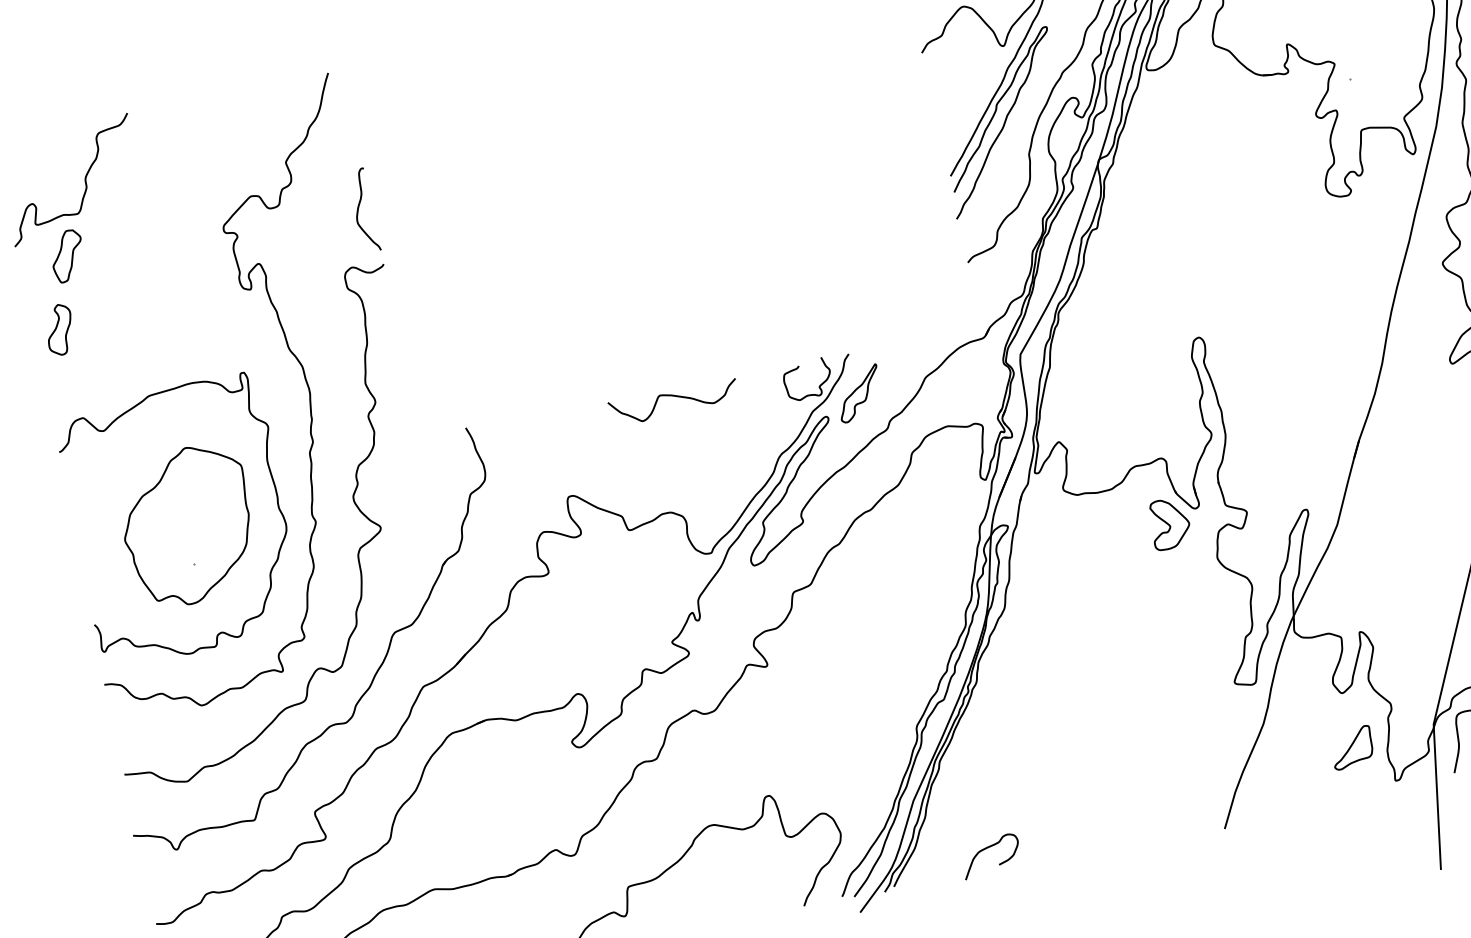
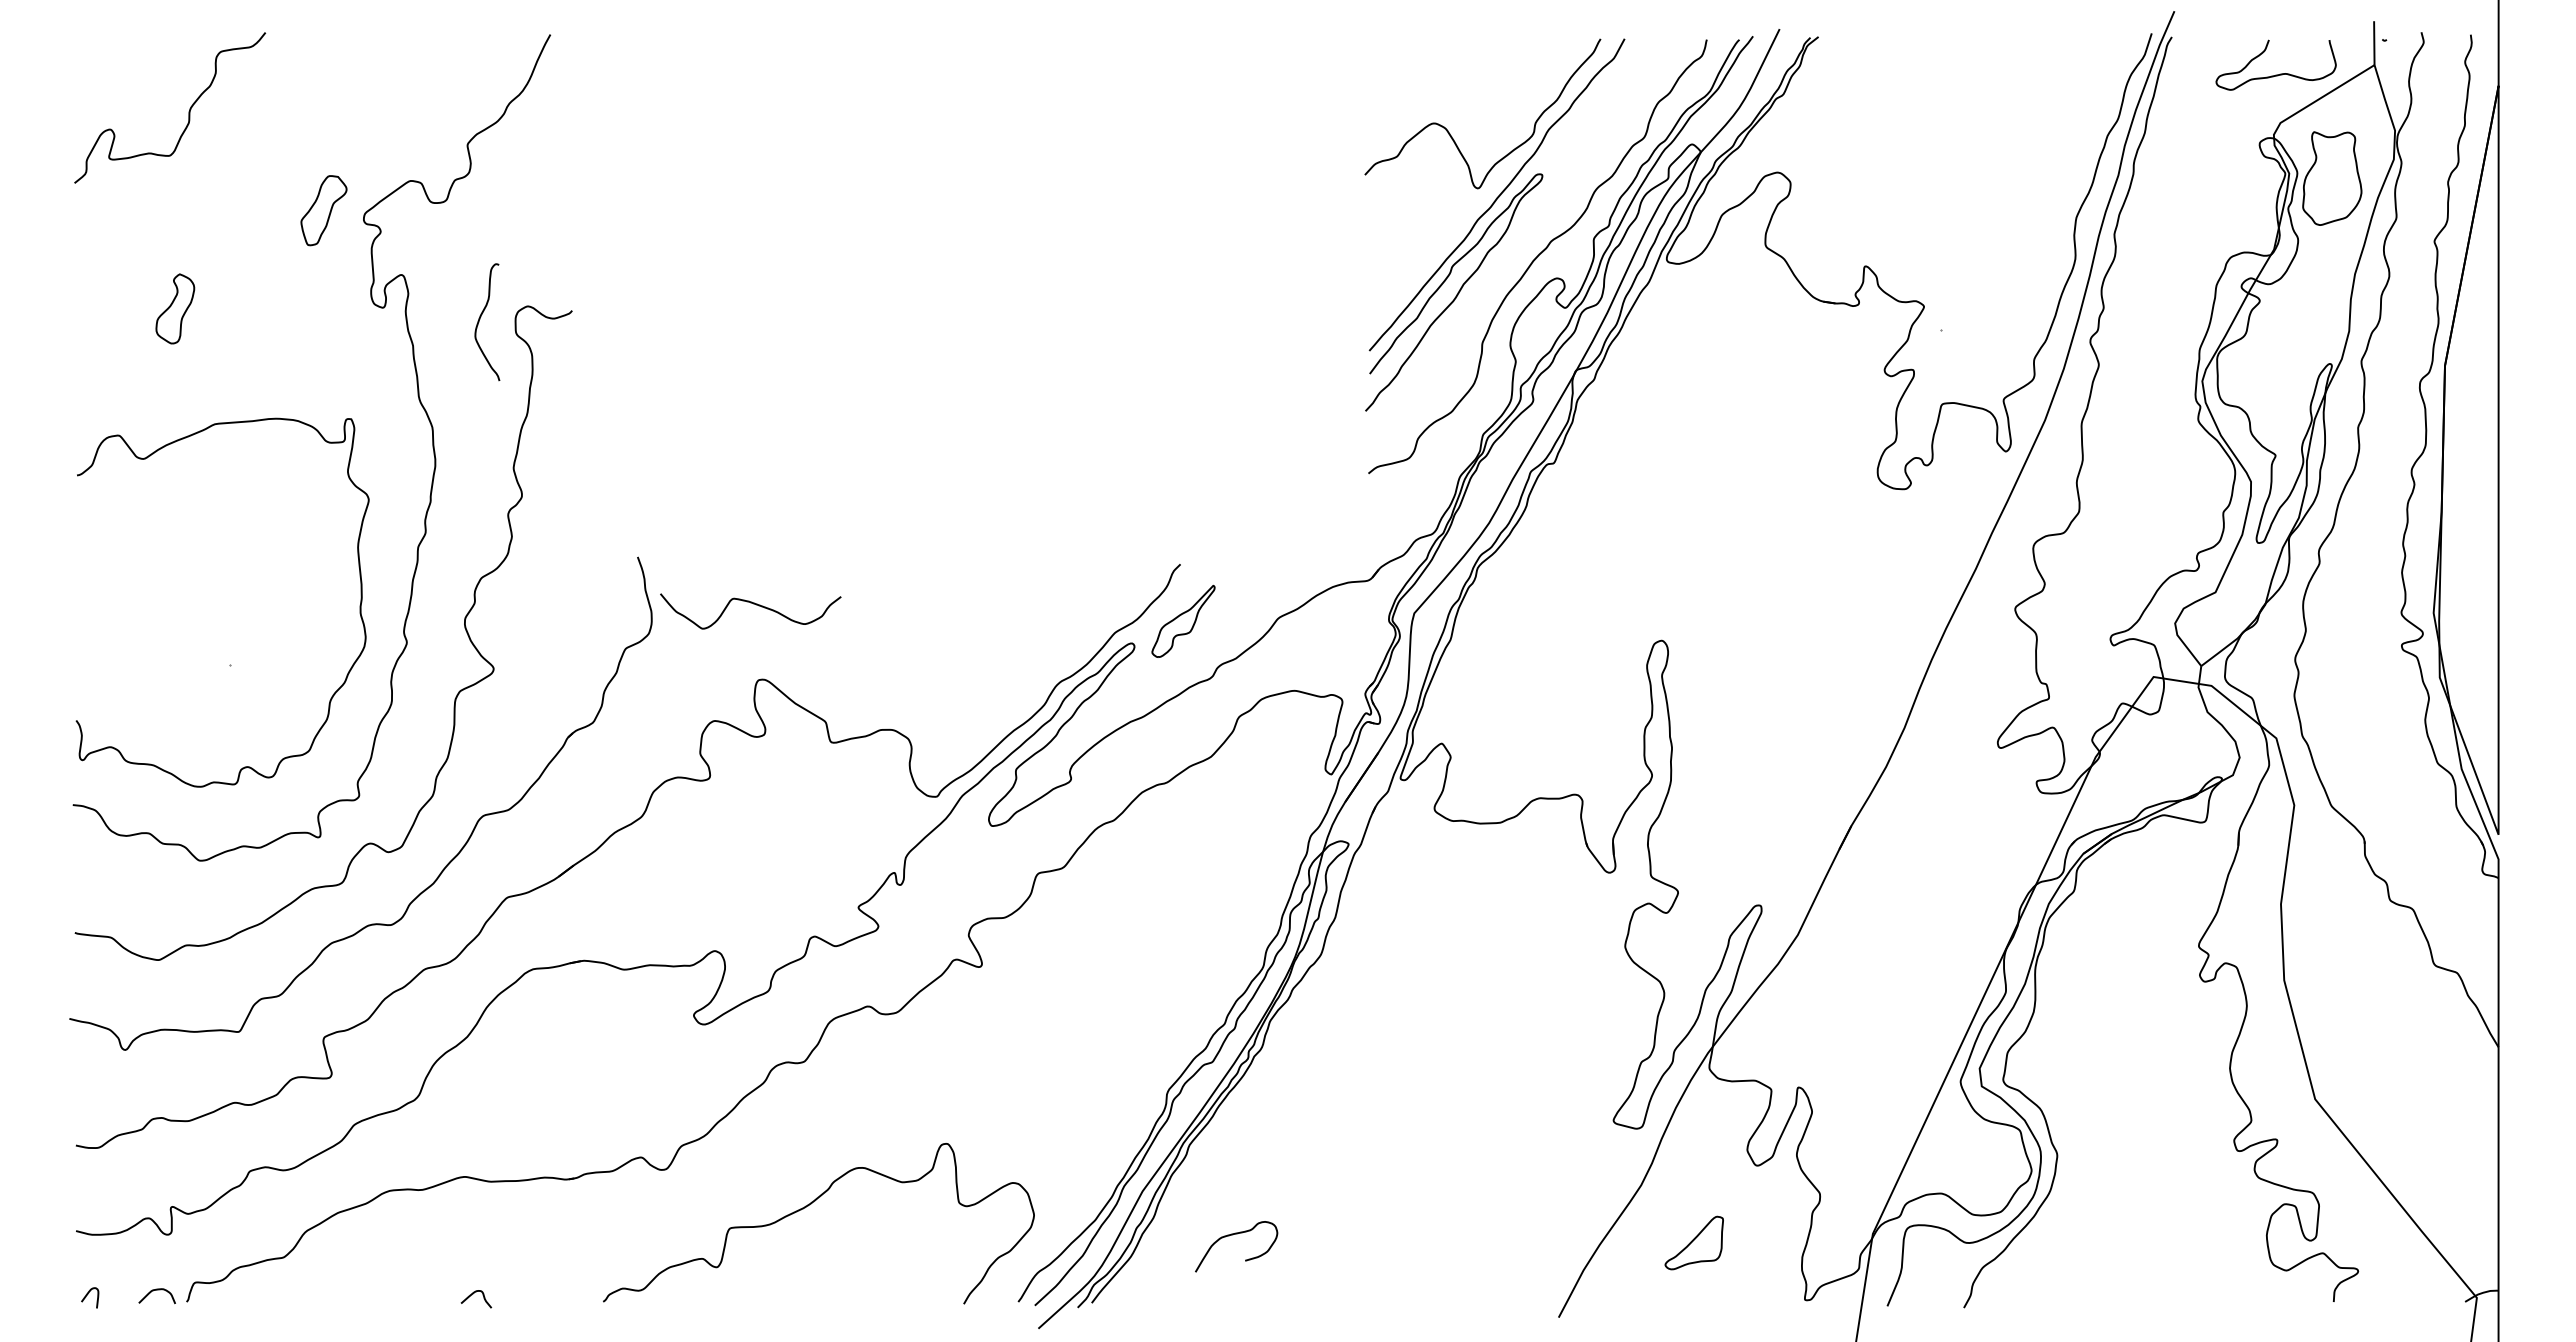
curve: (358, 209) -> (480, 319), moved
part: (67, 256) -> (323, 210), moved
part: (59, 329) -> (175, 308), moved
curve: (818, 386) -> (1130, 600), removed
curve: (674, 396) -> (753, 604), moved
part: (1170, 523) -> (1570, 886), removed
part: (187, 526) -> (231, 612), removed
part: (1351, 747) -> (1693, 1242), moved
curve: (987, 848) -> (1233, 1235), moved

